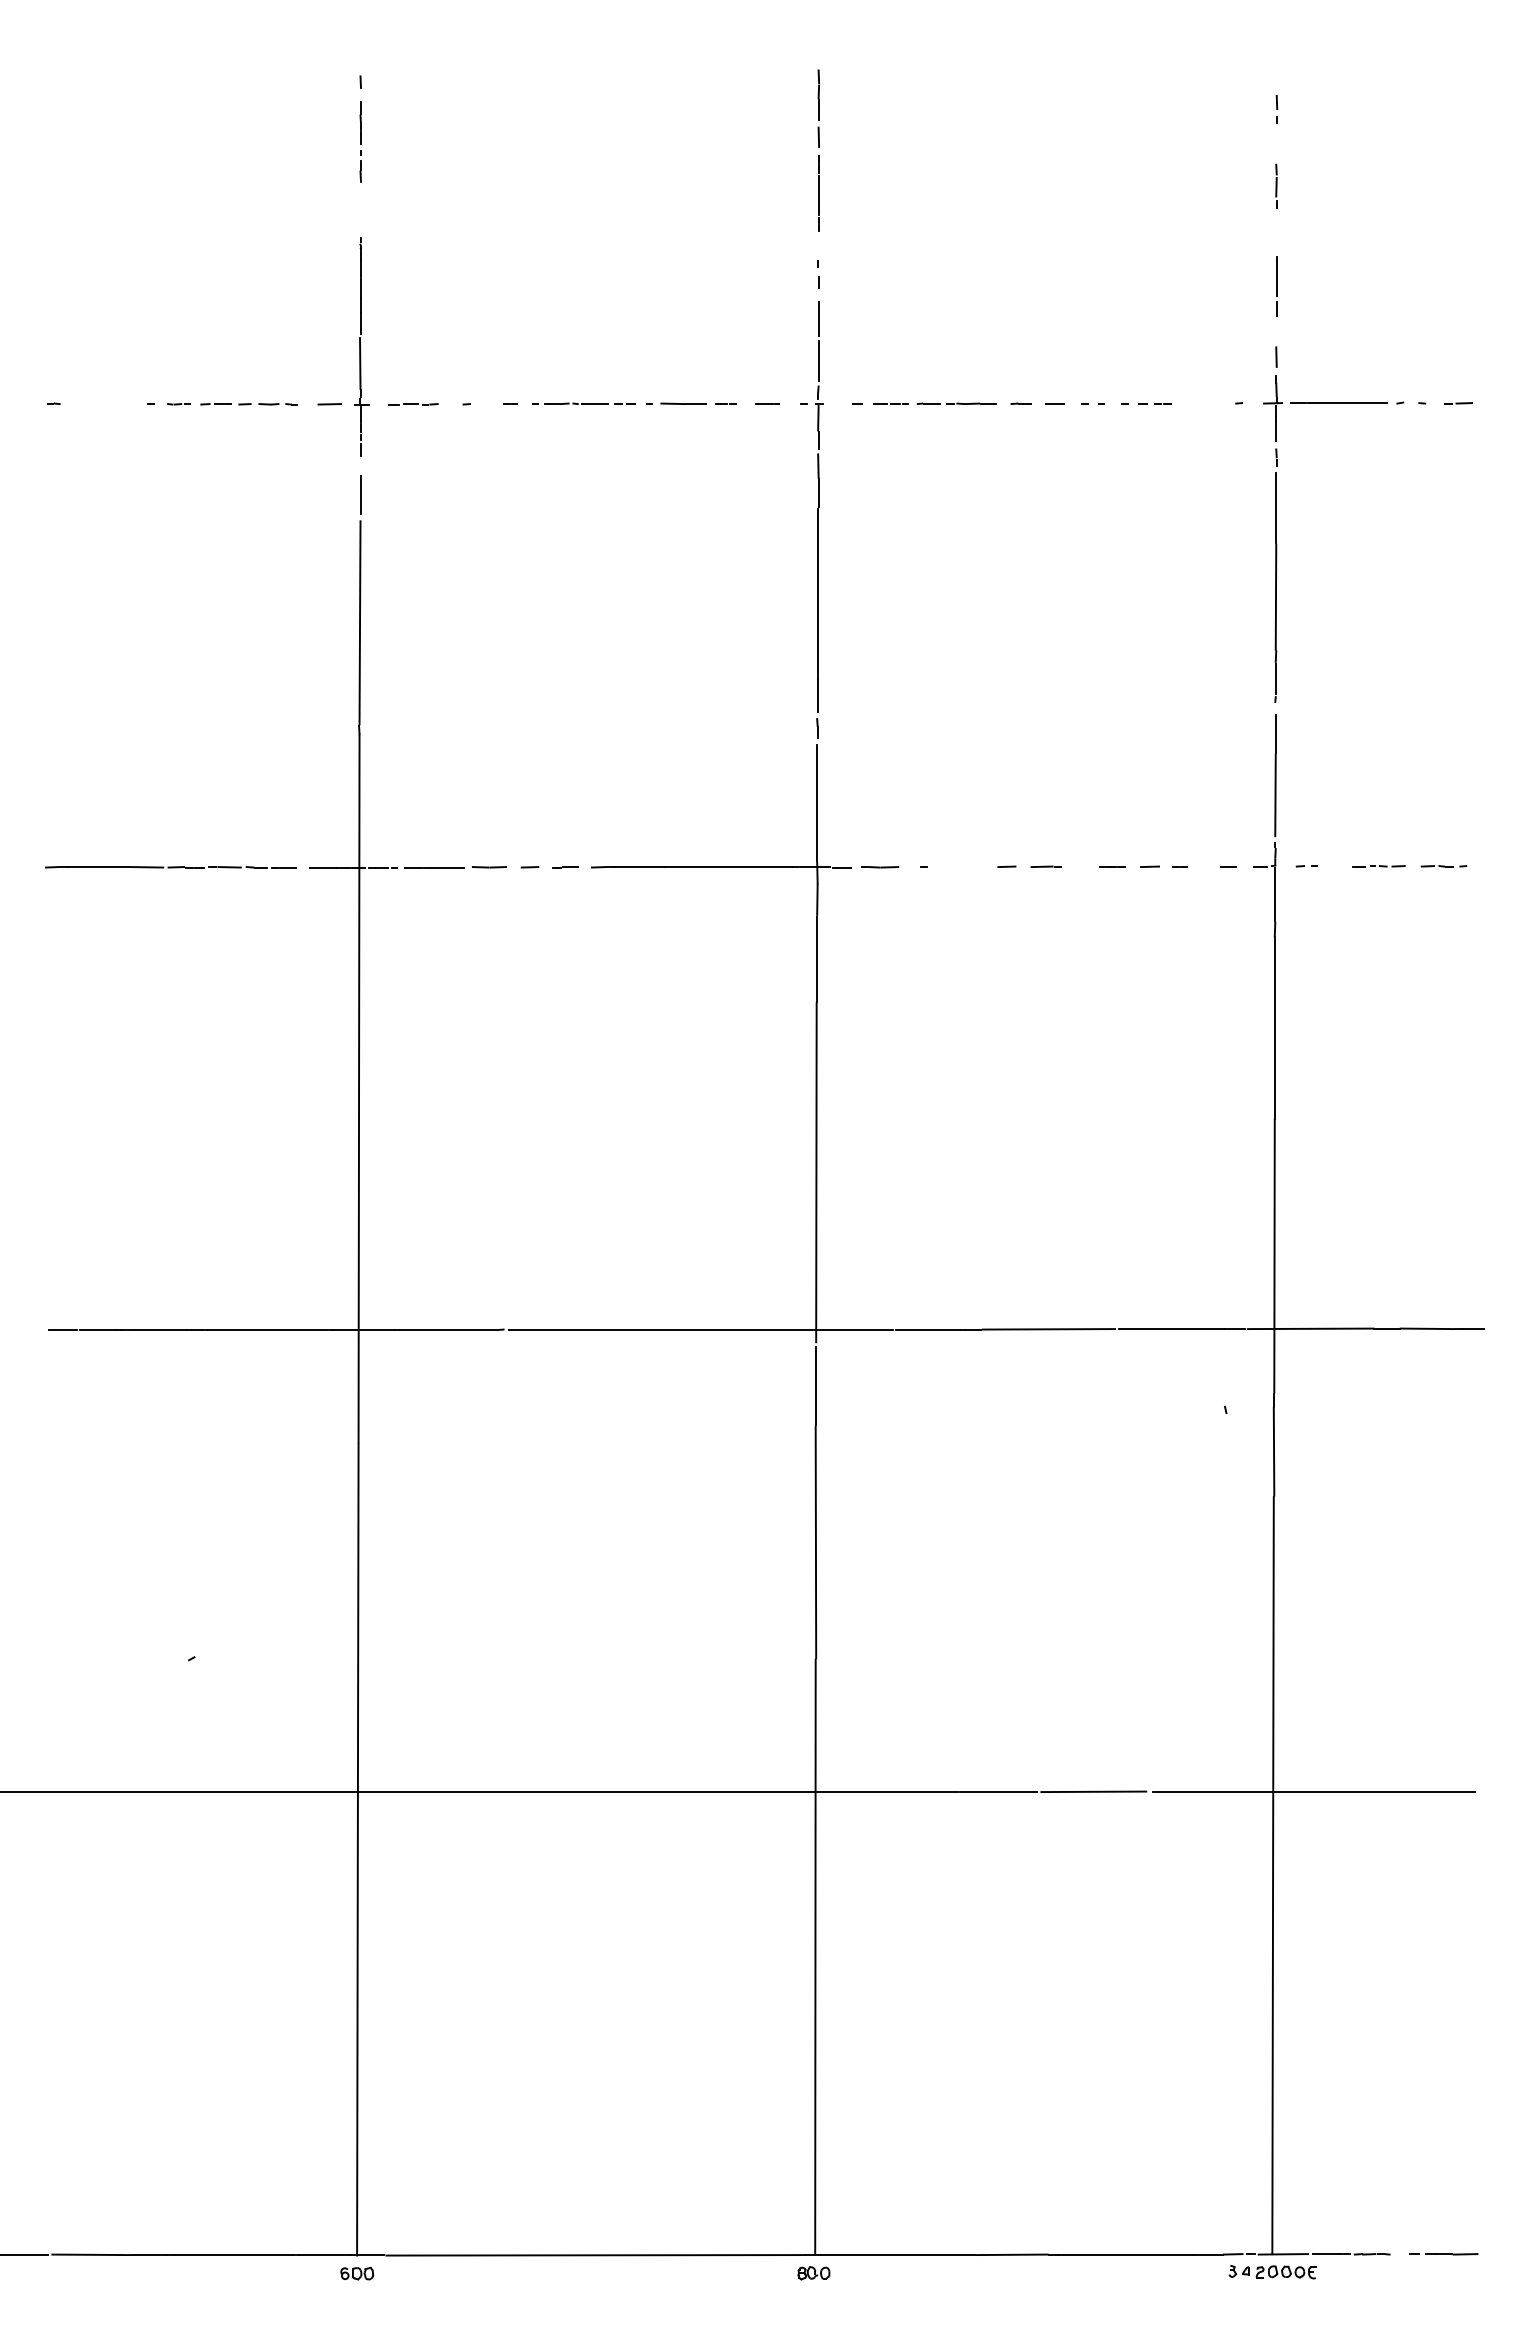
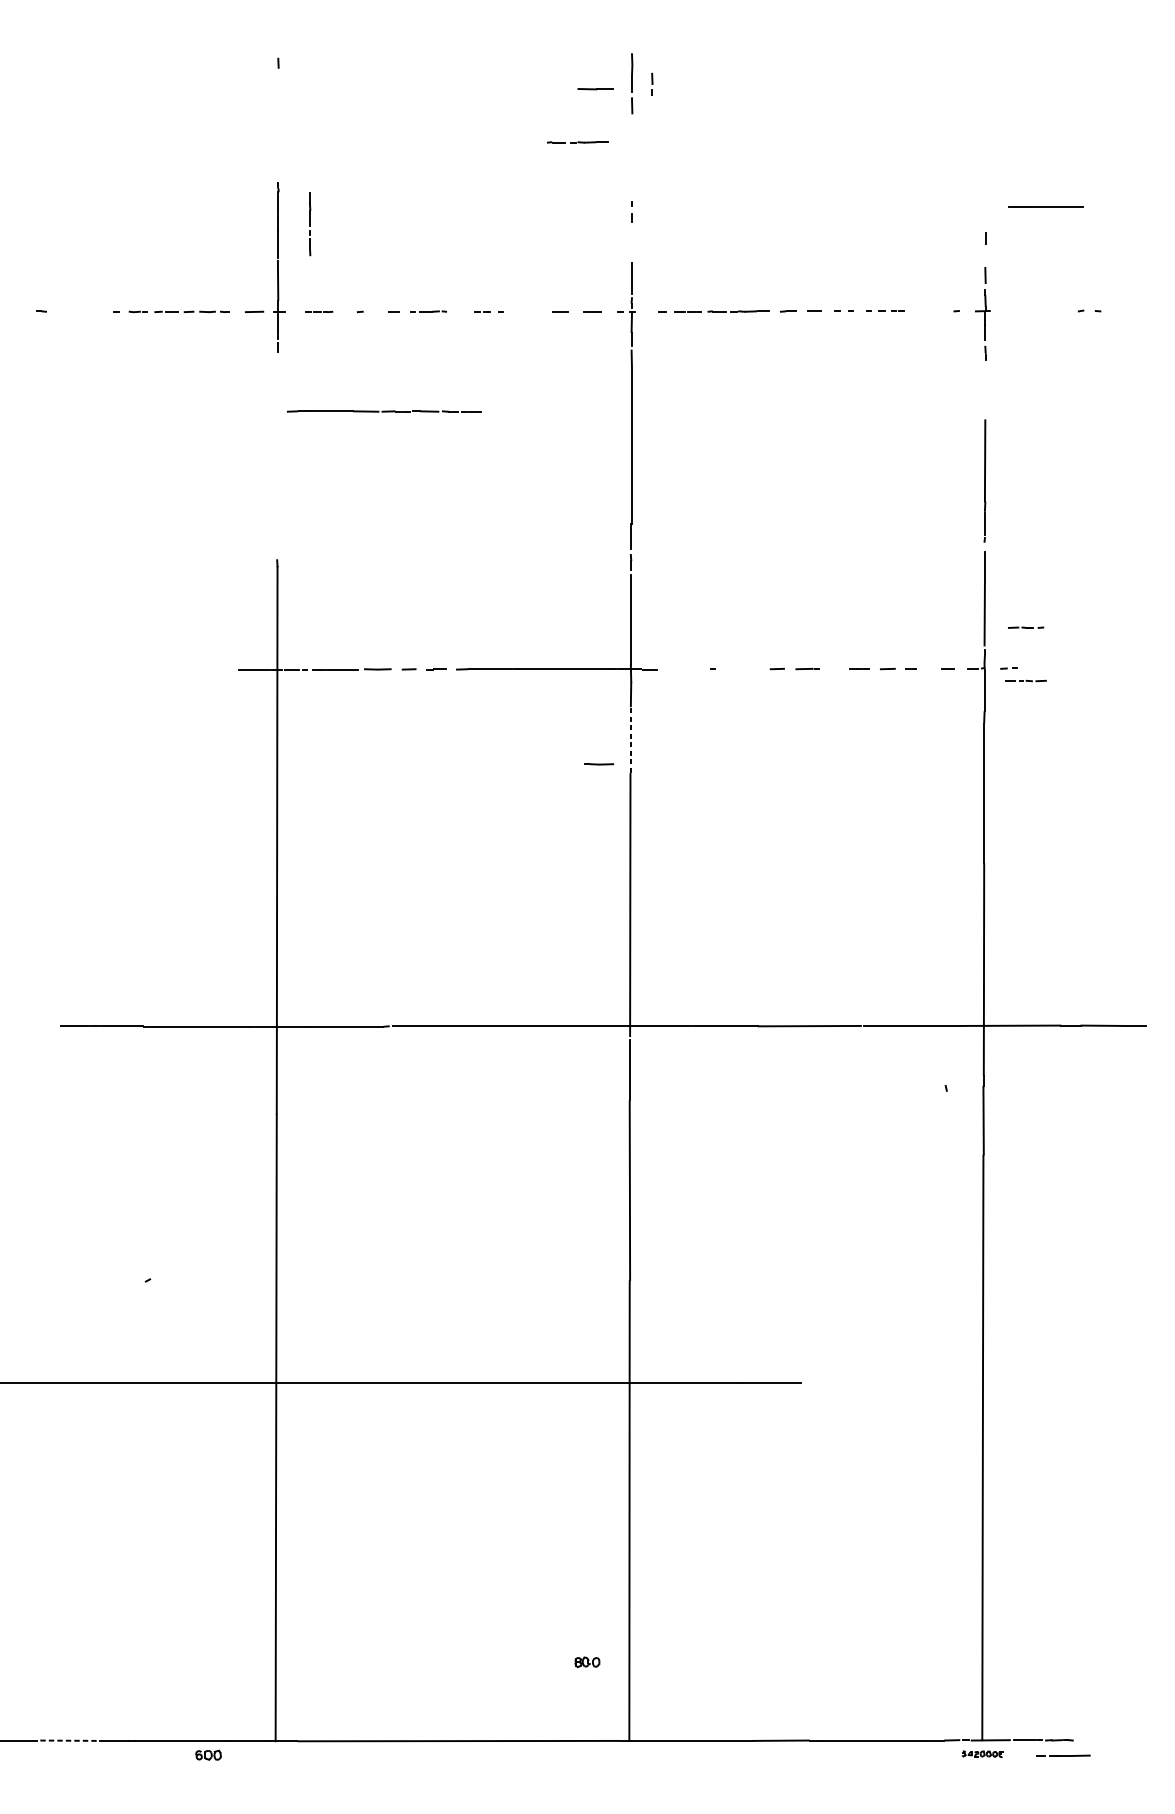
part: (1276, 109) -> (651, 84), moved
line: (360, 141) -> (309, 224), moved
line: (748, 184) -> (577, 142), added
line: (1276, 185) -> (985, 143), removed
line: (818, 193) -> (631, 149), removed
line: (1276, 276) -> (985, 213), removed
line: (818, 319) -> (631, 246), removed
line: (1338, 402) -> (1045, 206), moved
line: (683, 403) -> (595, 88), moved
line: (1458, 403) -> (1126, 311), removed
part: (413, 404) -> (319, 312), size x0.7
line: (594, 404) -> (458, 312), removed
line: (360, 495) -> (278, 382), removed
line: (1276, 507) -> (985, 391), removed
line: (359, 622) -> (277, 480), removed
part: (1378, 866) -> (1025, 681), moved
line: (1443, 866) -> (1025, 627), moved
part: (170, 867) -> (384, 411), moved
line: (880, 867) -> (599, 764), moved
line: (817, 960) -> (631, 741), solid -> dashed
line: (62, 1329) -> (48, 1026), removed
line: (1093, 1791) -> (844, 1382), removed
line: (1313, 1791) -> (1014, 1382), removed
line: (90, 2254) -> (69, 1740), solid -> dashed
line: (1443, 2254) -> (1063, 1755), moved
part: (1272, 2272) -> (982, 1754), size x0.6
part: (357, 2273) -> (208, 1755), moved
part: (813, 2273) -> (587, 1662), moved

